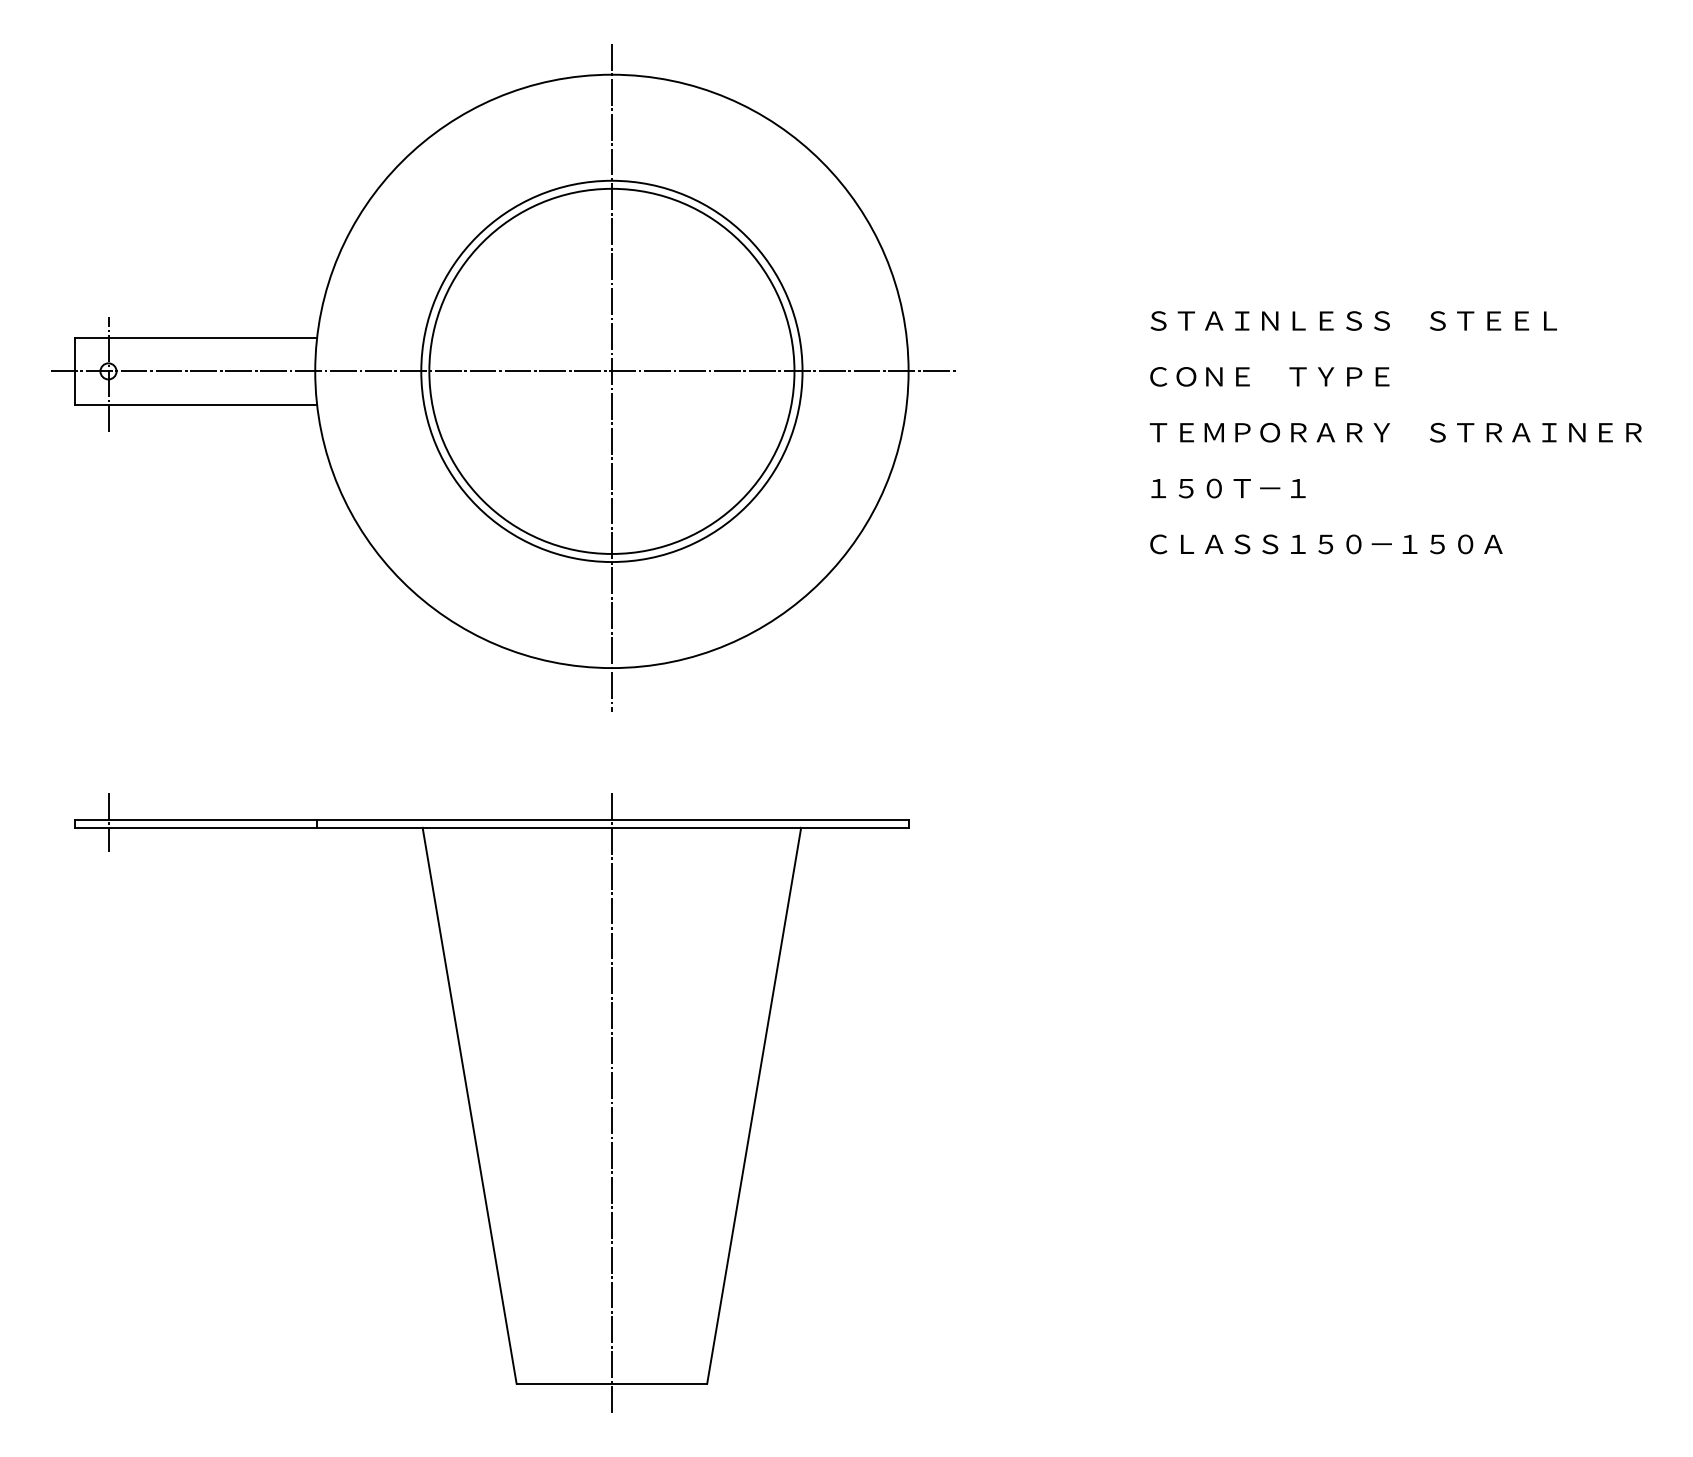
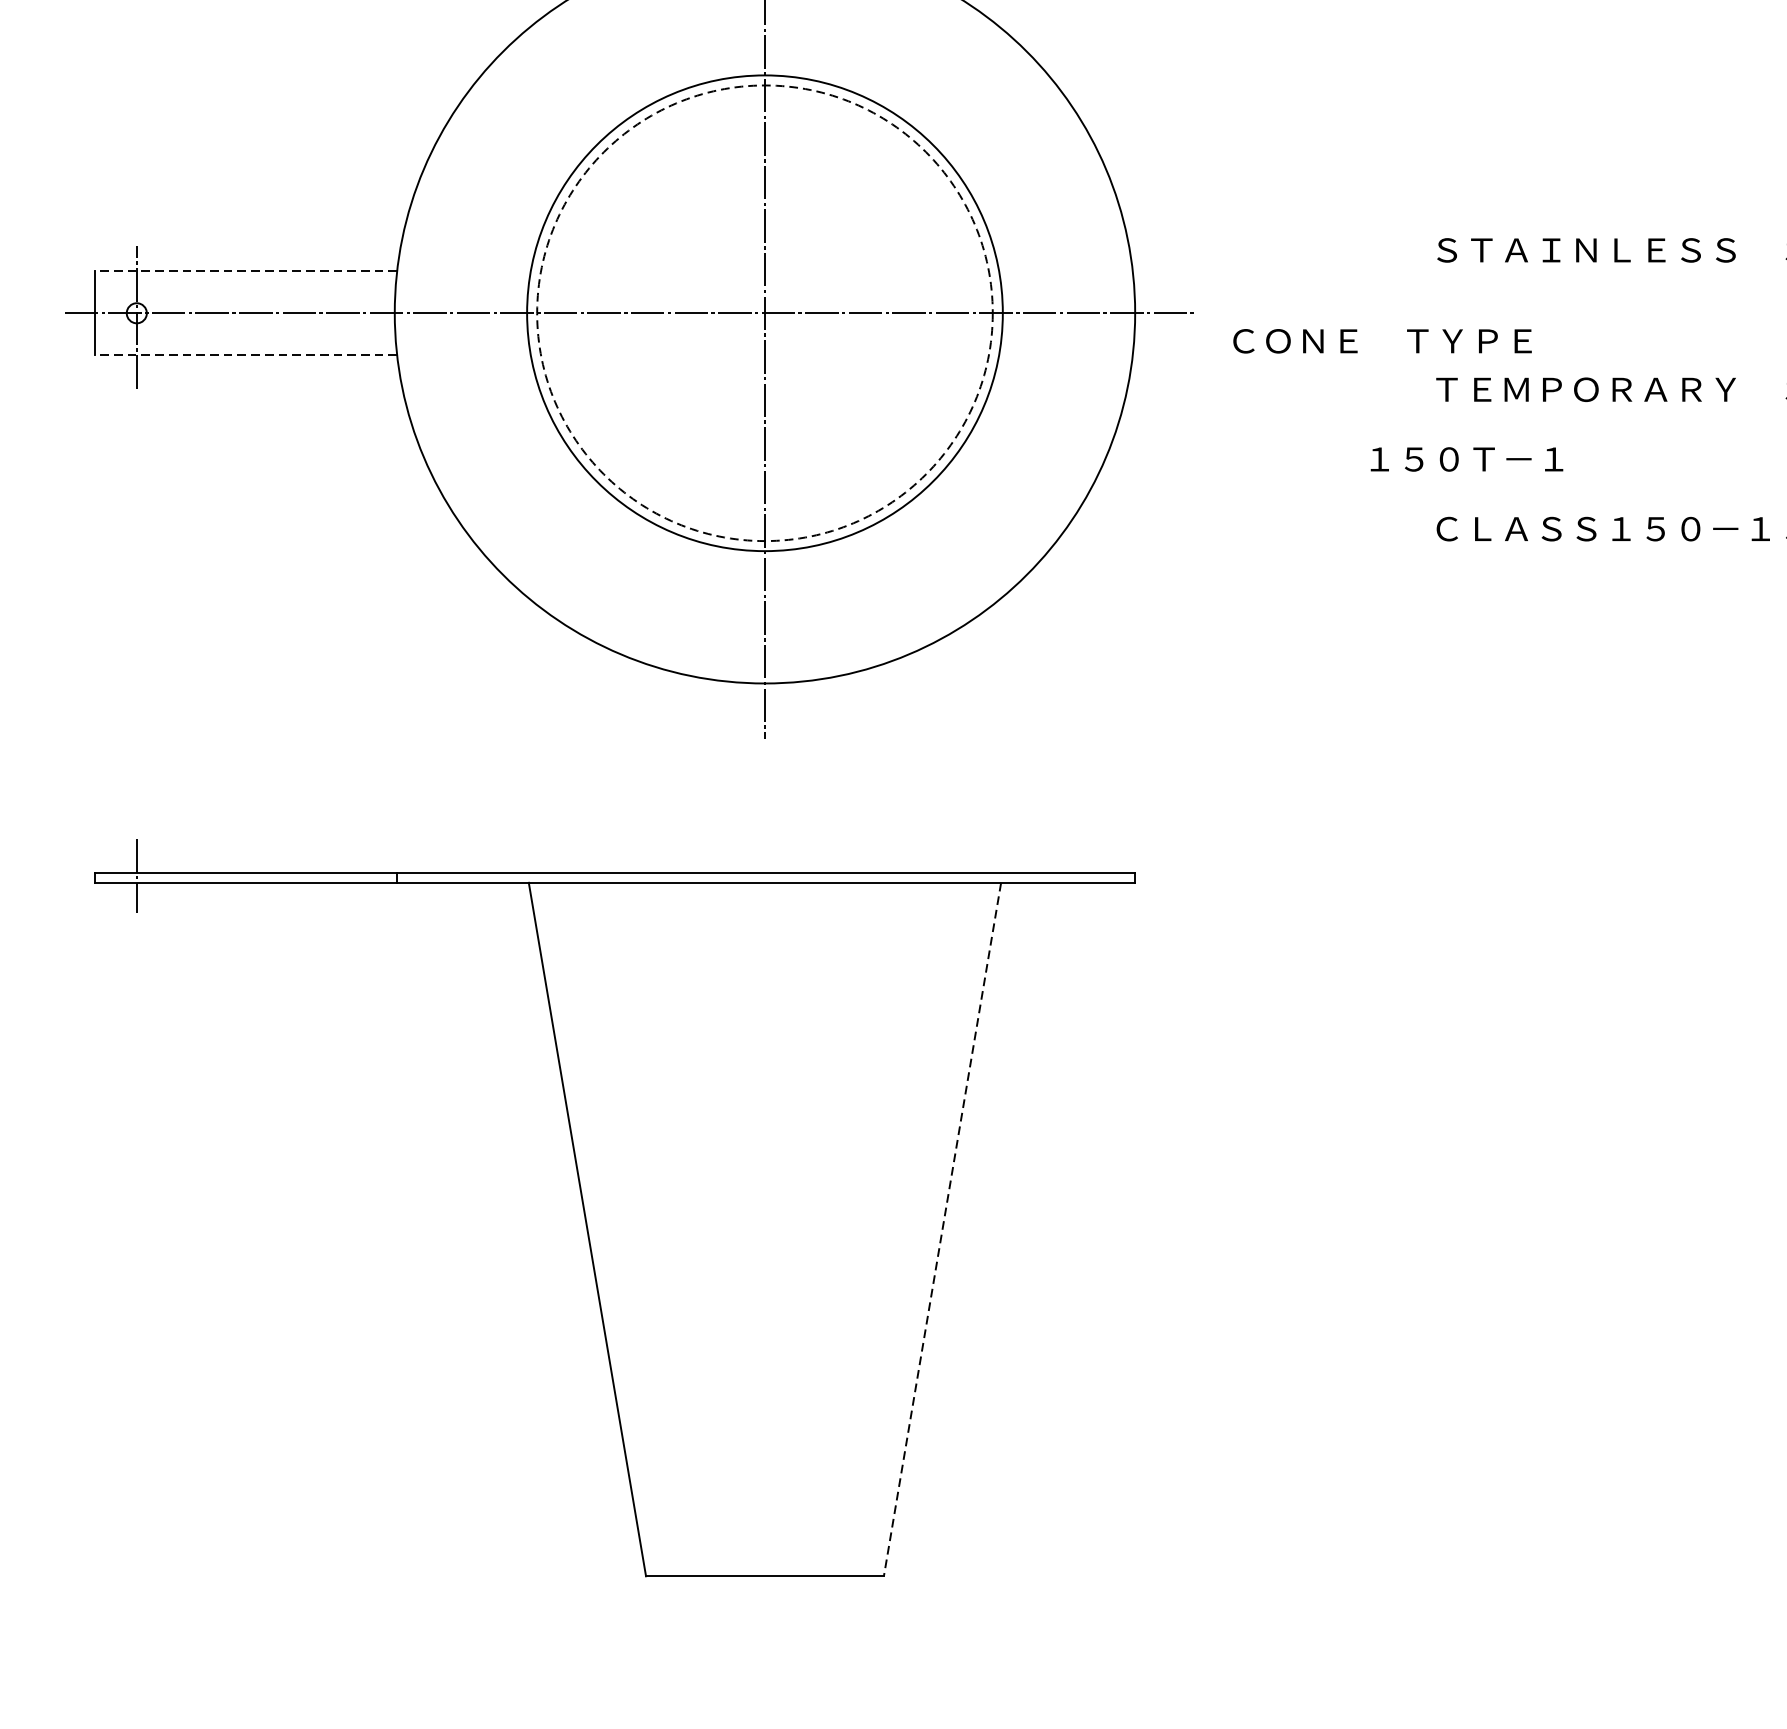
line: (195, 337) -> (245, 270), solid -> dashed
circle: (611, 370) -> (764, 312), solid -> dashed
text: (1269, 376) -> (1382, 340), moved
line: (195, 404) -> (245, 354), solid -> dashed
text: (1228, 488) -> (1466, 459), moved
line: (611, 1102) -> (764, 1225), removed
line: (754, 1105) -> (942, 1229), solid -> dashed

